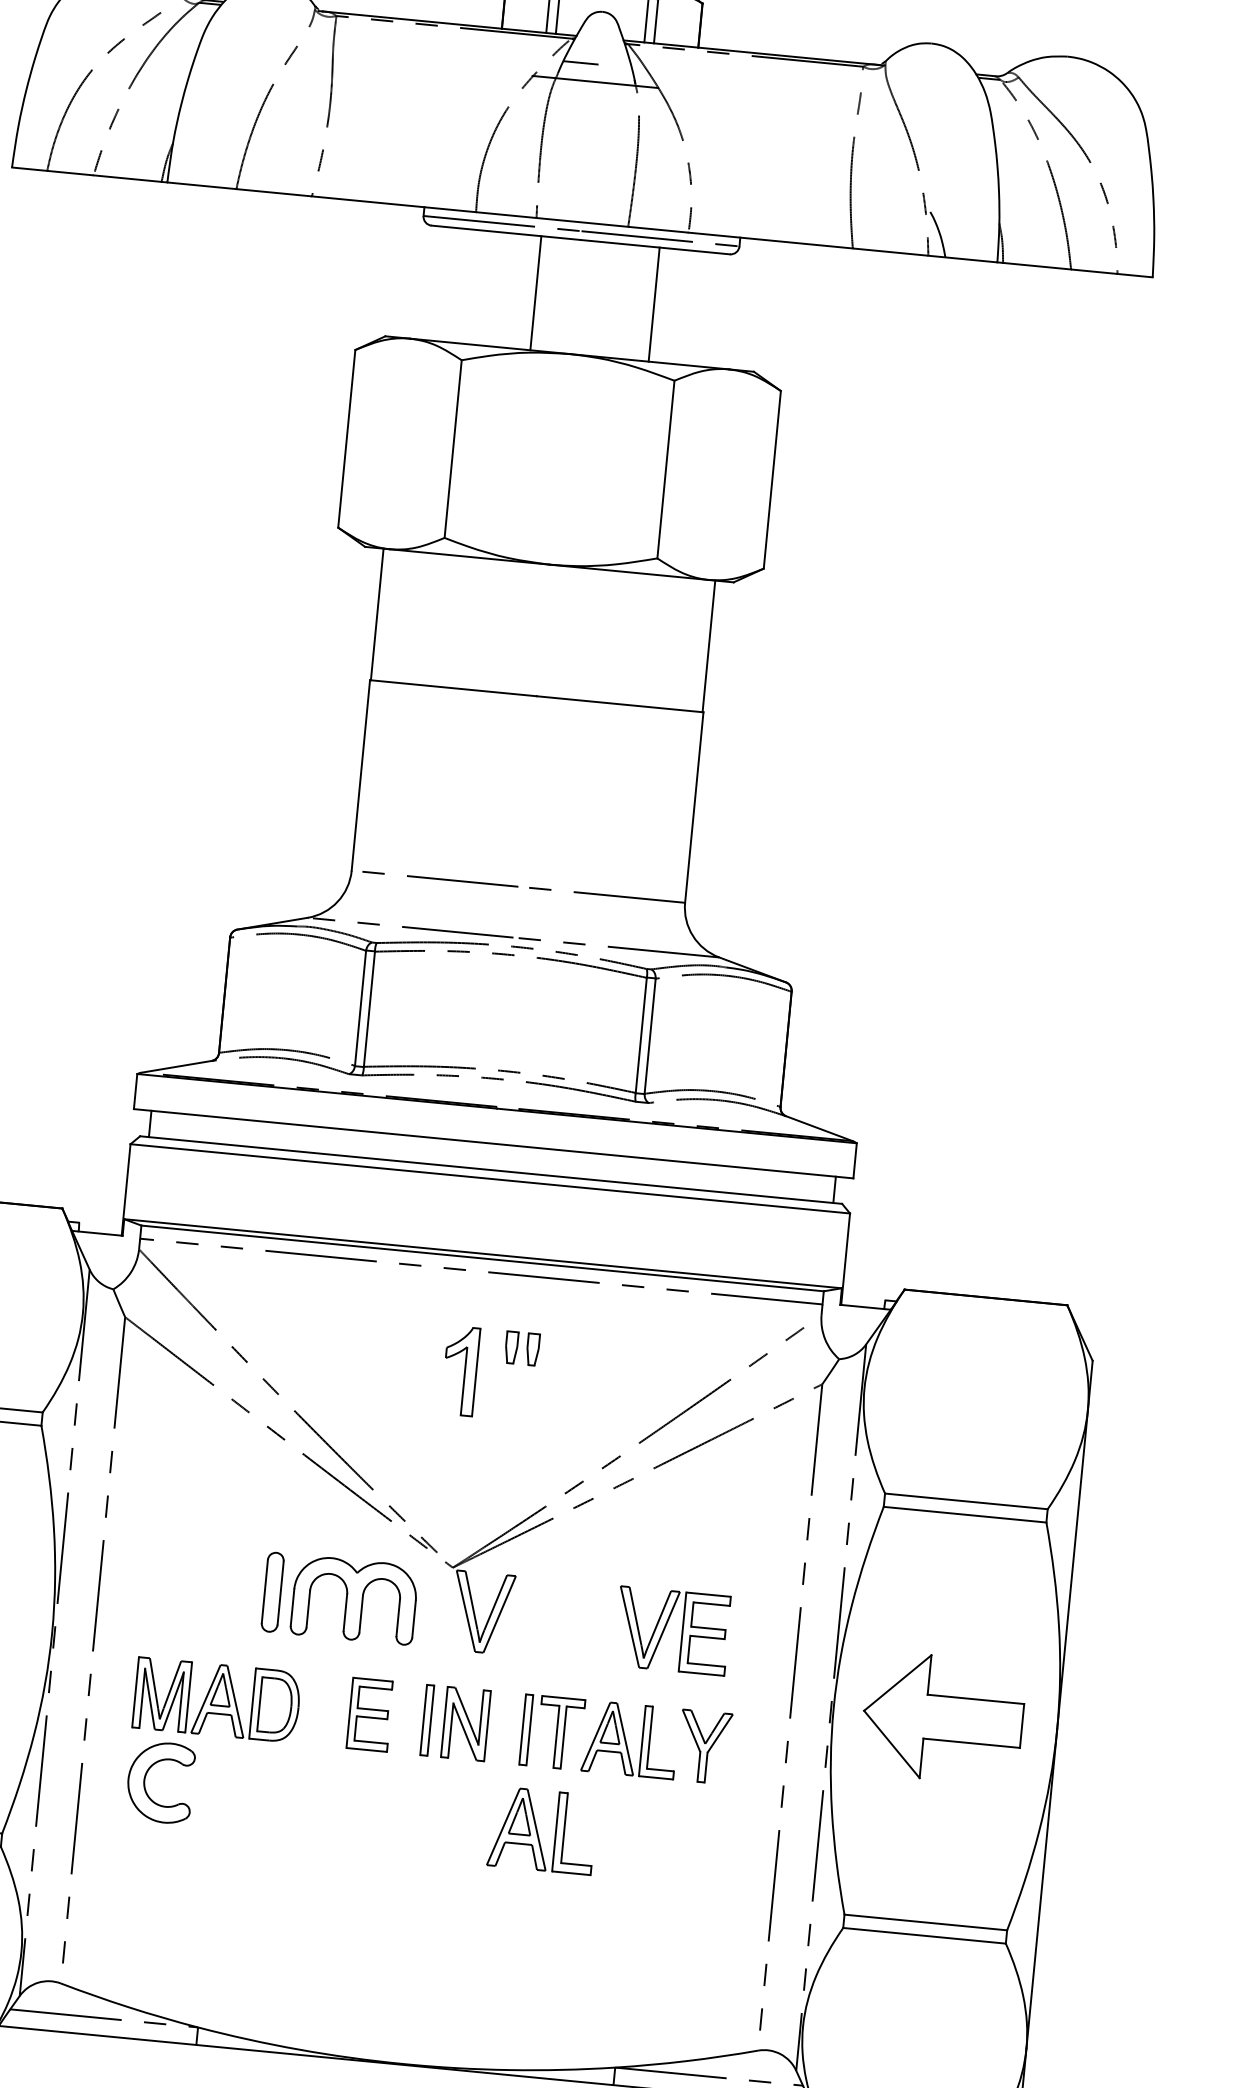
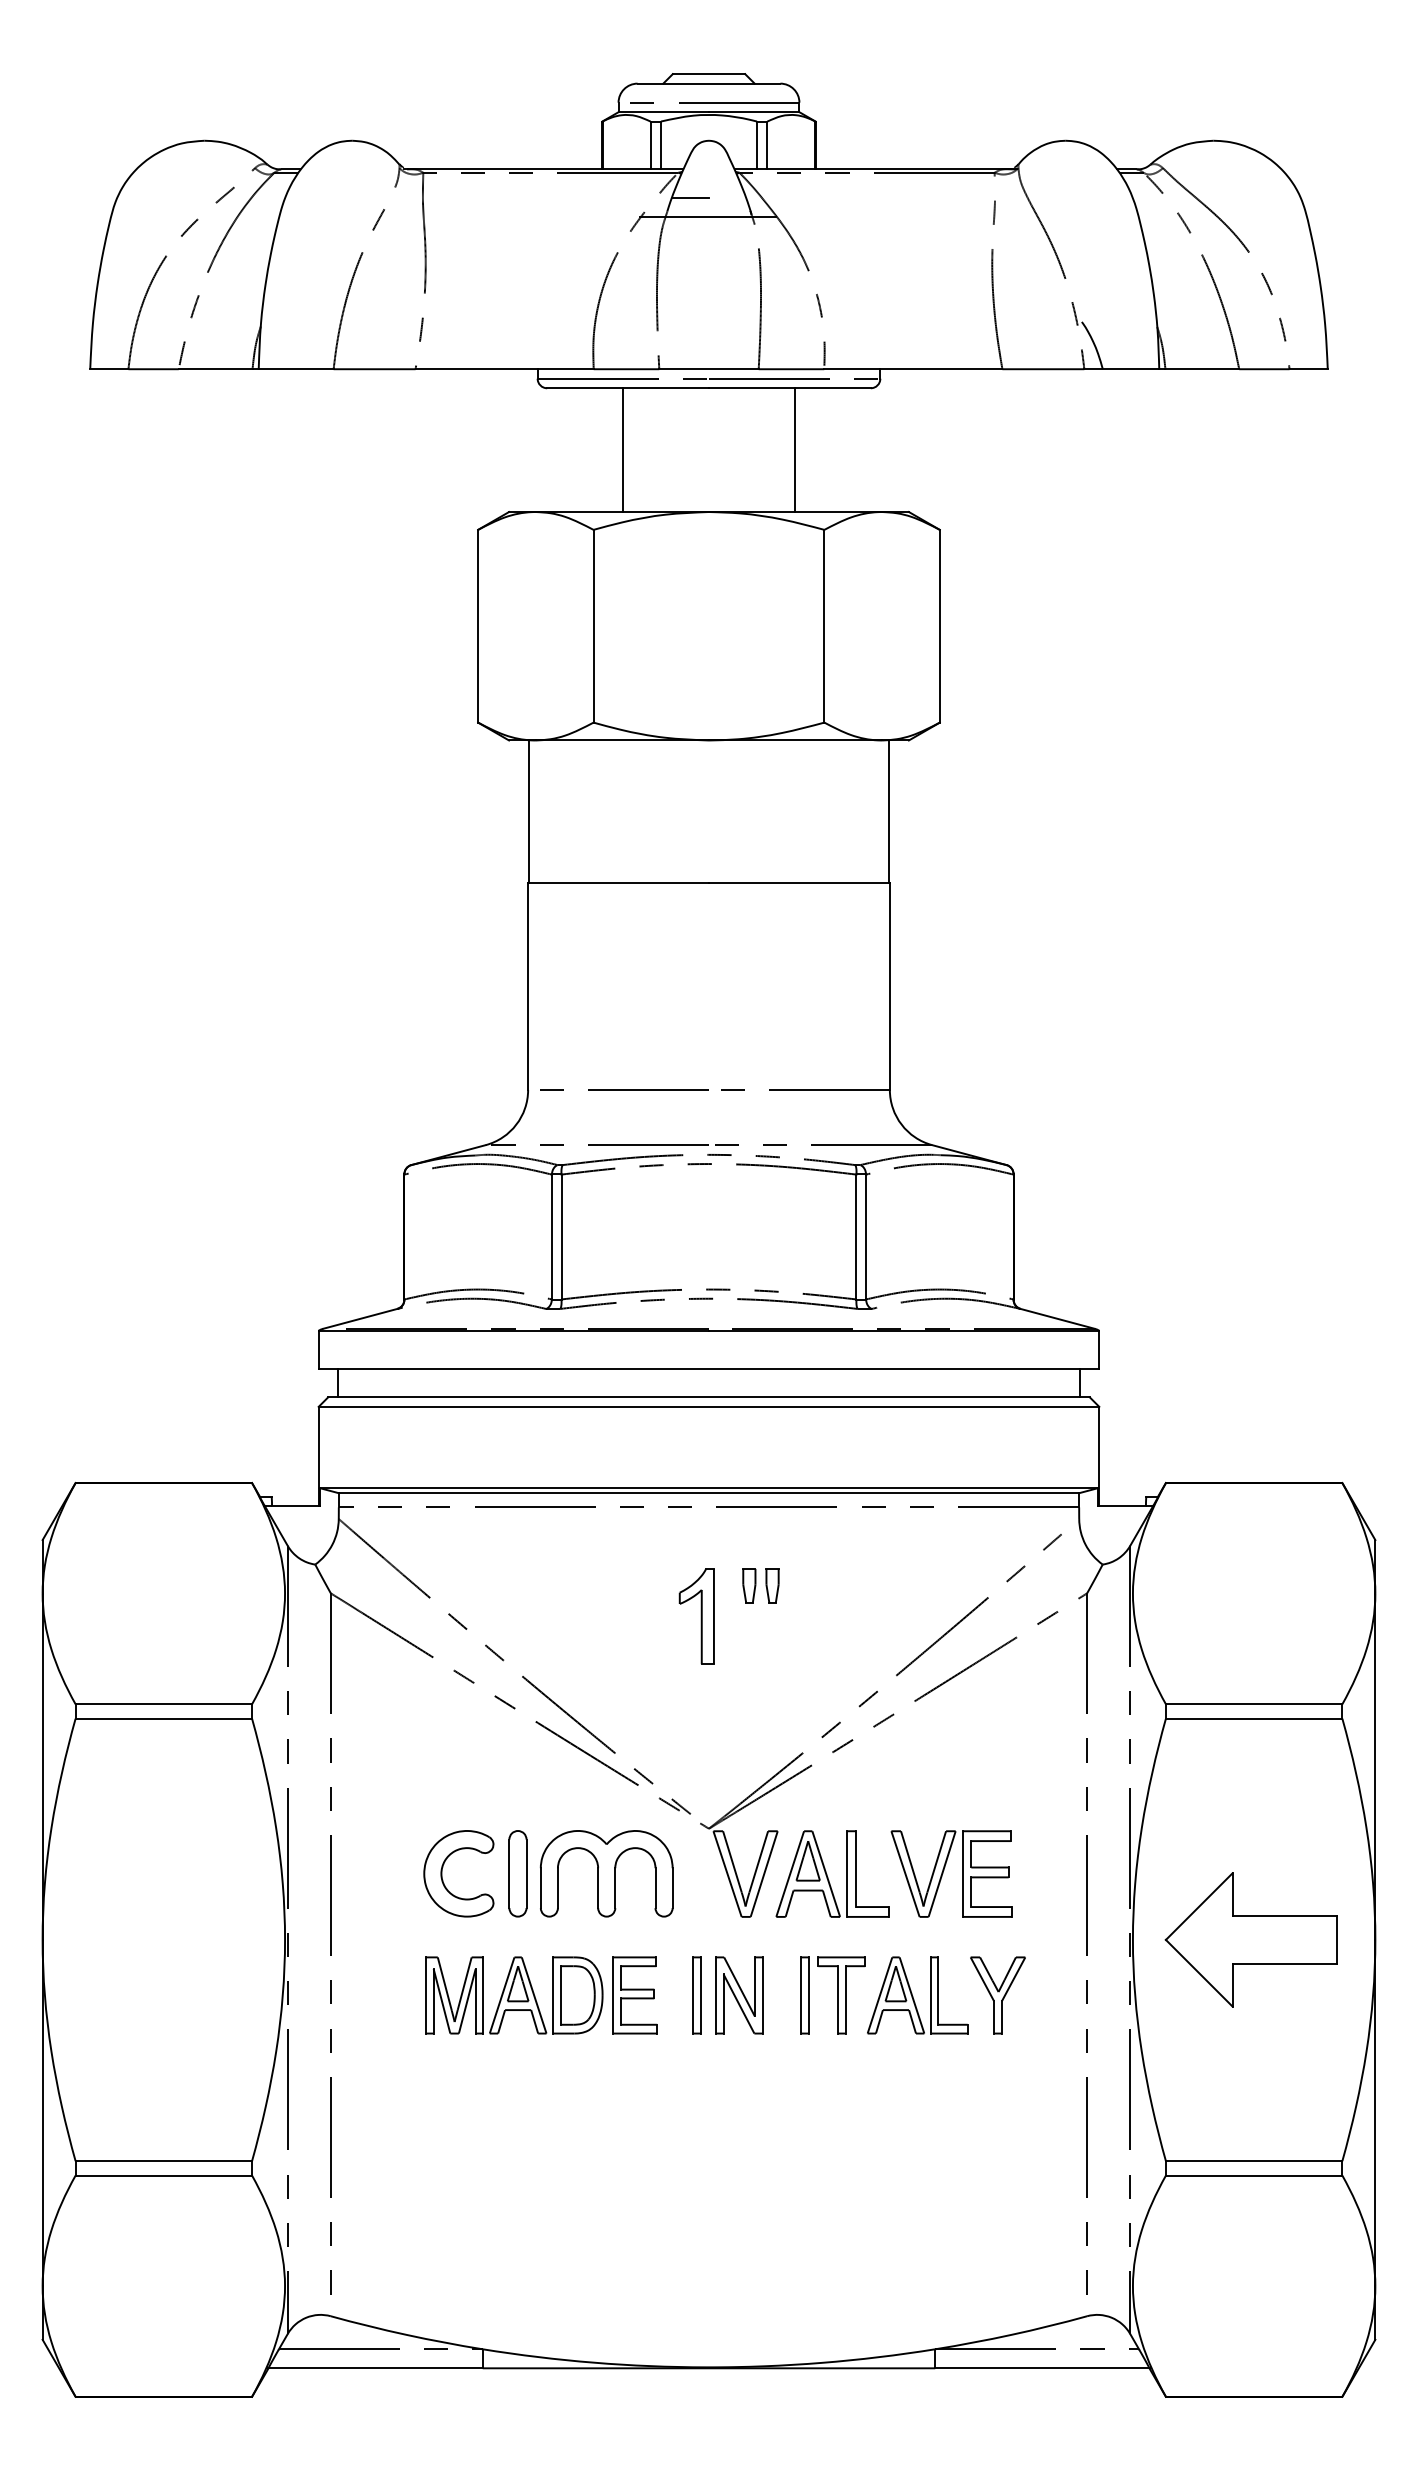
line: (535, 293) -> (623, 450), moved
part: (217, 1700) -> (514, 1995), moved
part: (145, 1780) -> (442, 1873), moved
part: (542, 1830) -> (832, 1873), moved

